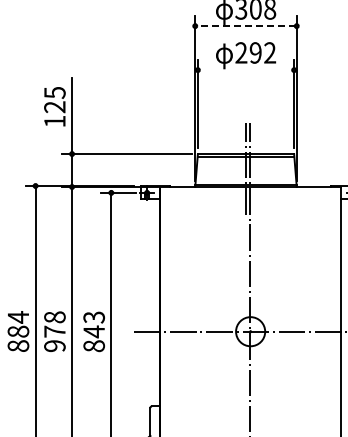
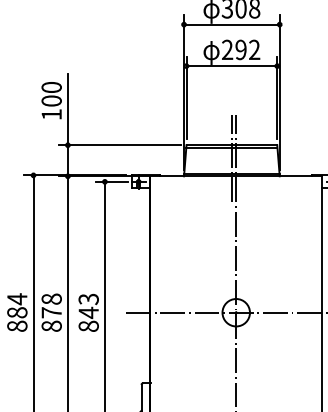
line: (245, 26) -> (231, 24), dashed -> solid
line: (245, 70) -> (231, 66), added
text: (54, 99) -> (51, 93), 125 -> 100
text: (54, 346) -> (51, 326), 978 -> 878

